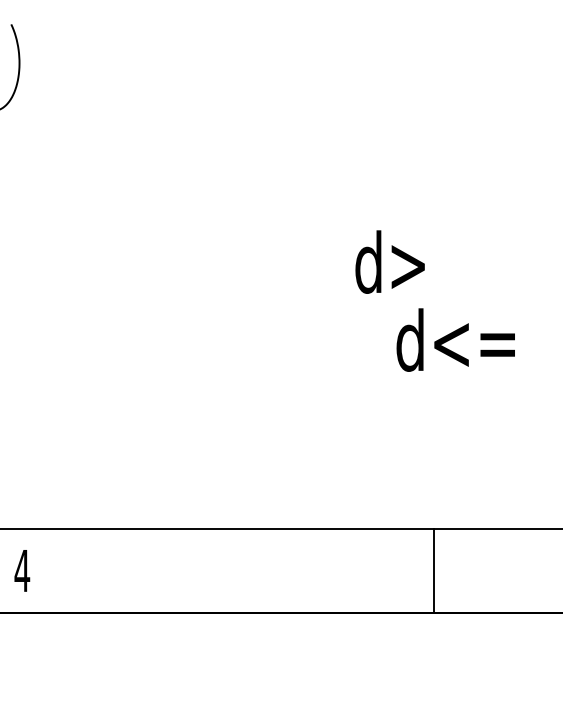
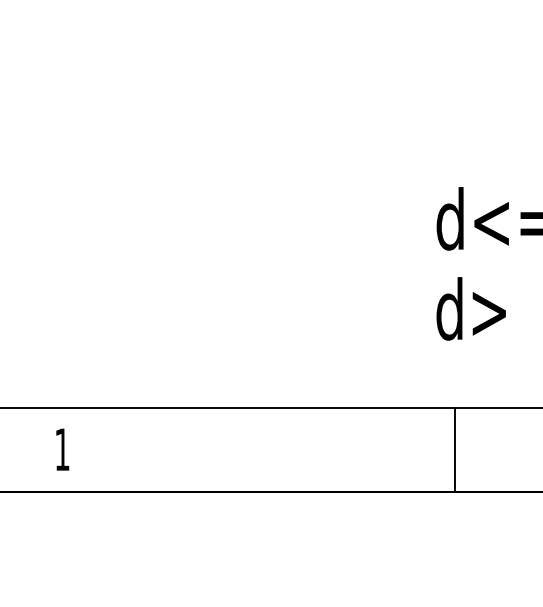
text: (389, 261) -> (470, 308), moved
text: (22, 570) -> (62, 449), 4 -> 1
line: (434, 570) -> (455, 449), moved

